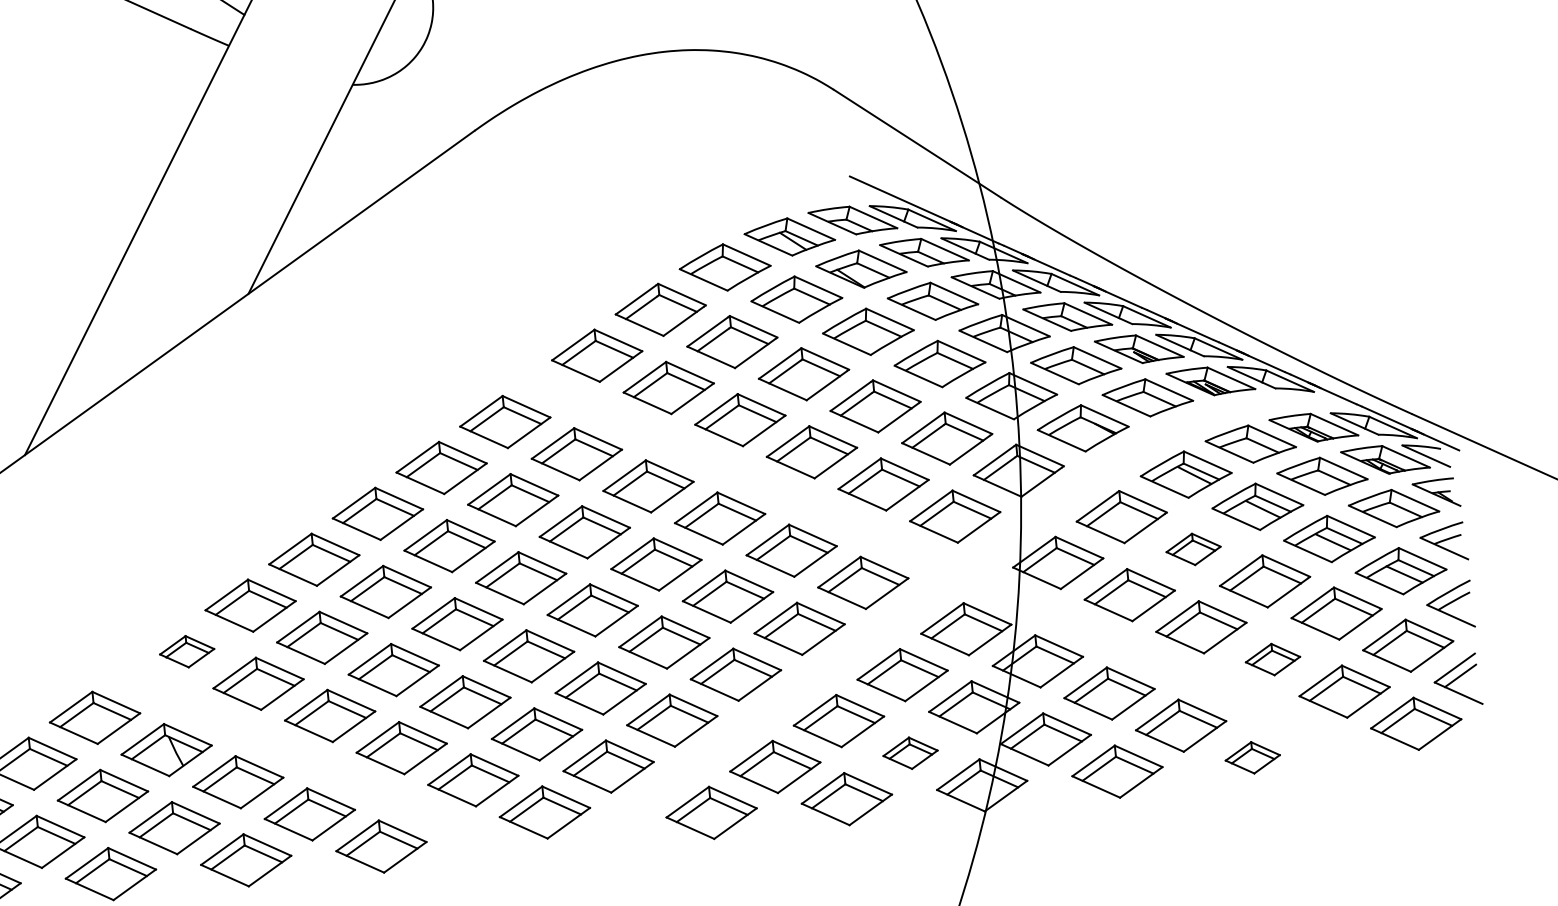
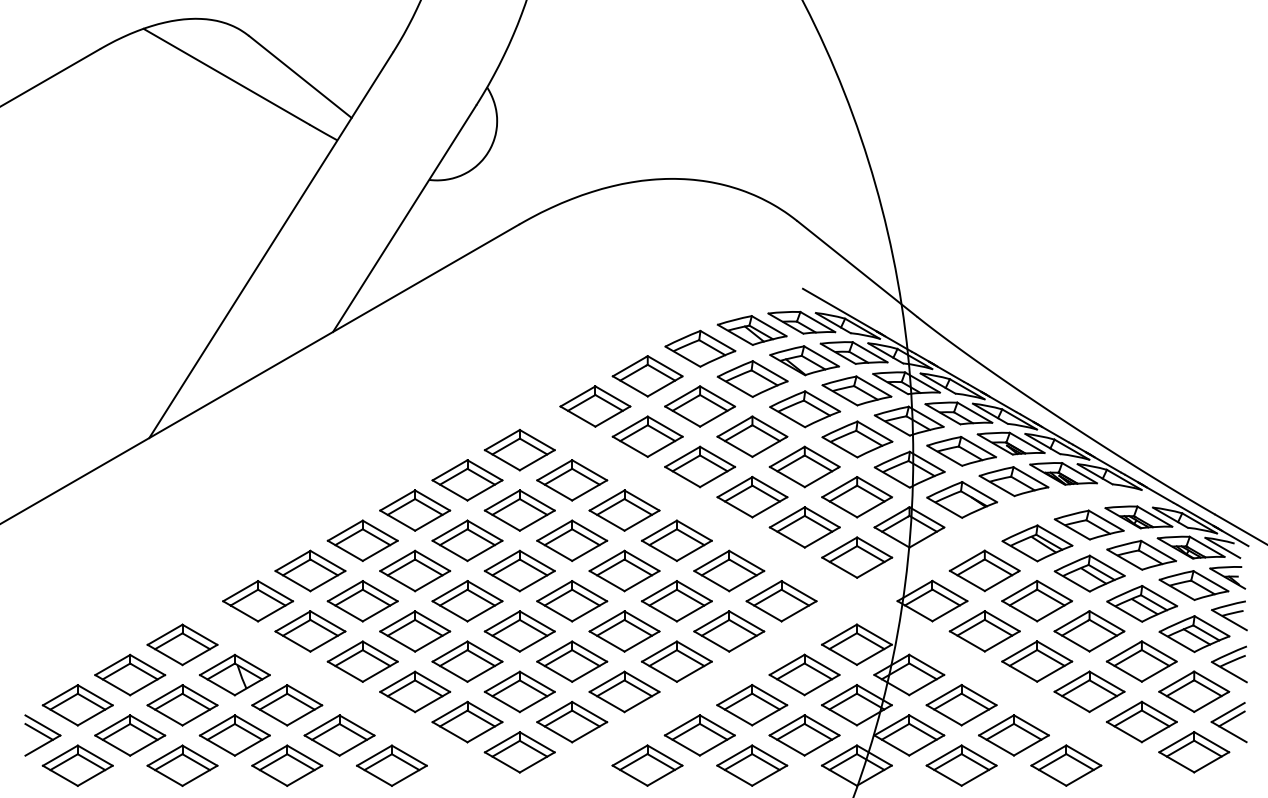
part: (1193, 549) -> (1037, 601), size x1.67
part: (187, 651) -> (258, 601), size x1.67
part: (1272, 659) -> (1089, 691), size x1.67
part: (910, 753) -> (804, 735), size x1.67
part: (1252, 757) -> (1066, 765), size x1.67

